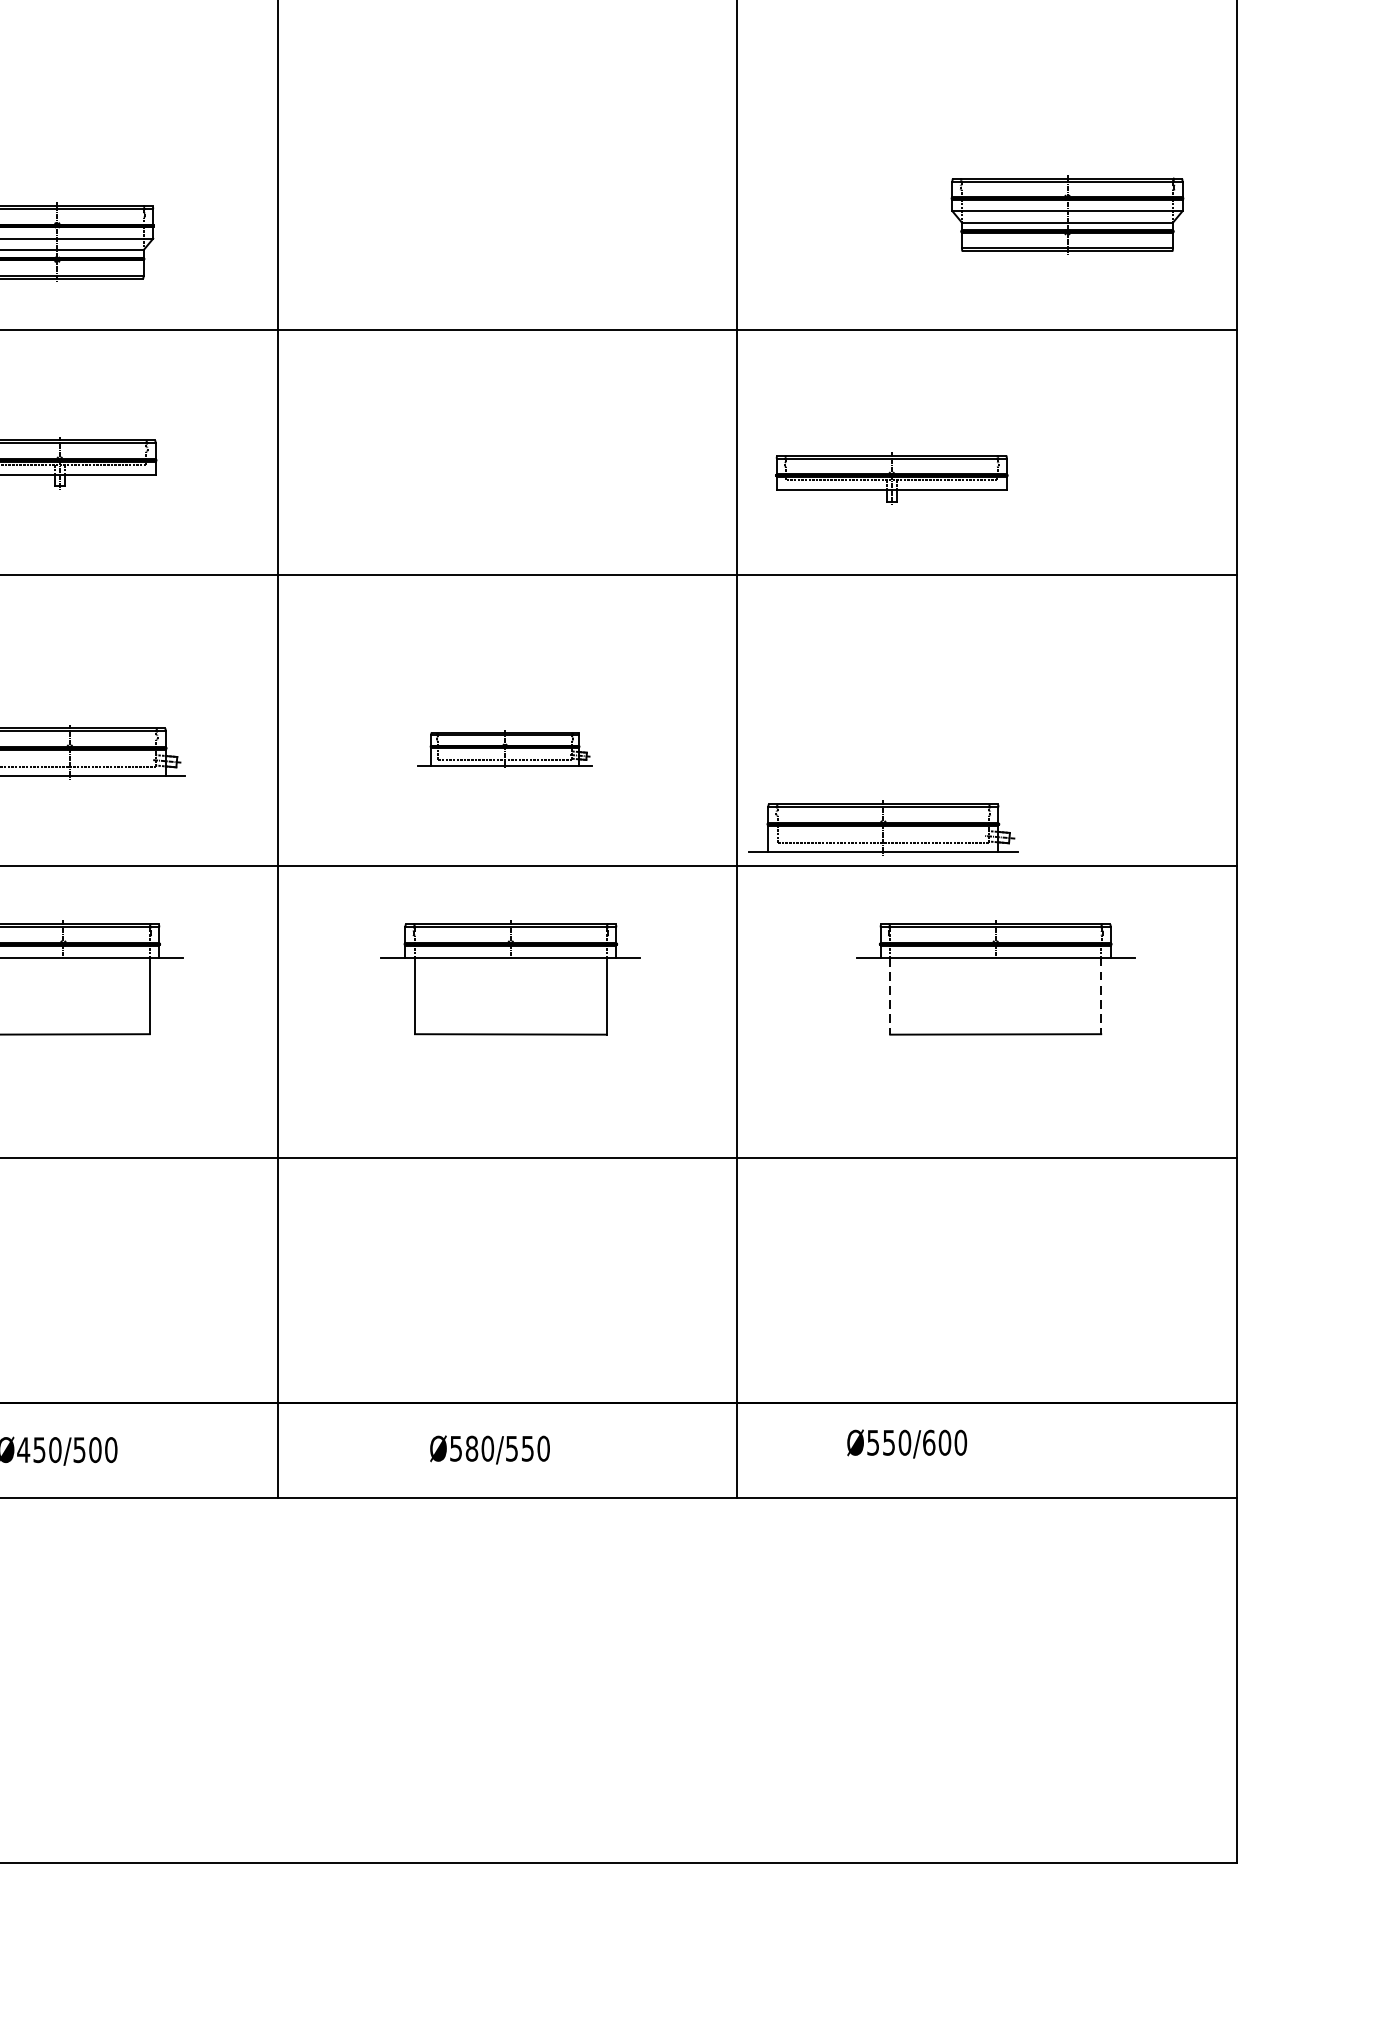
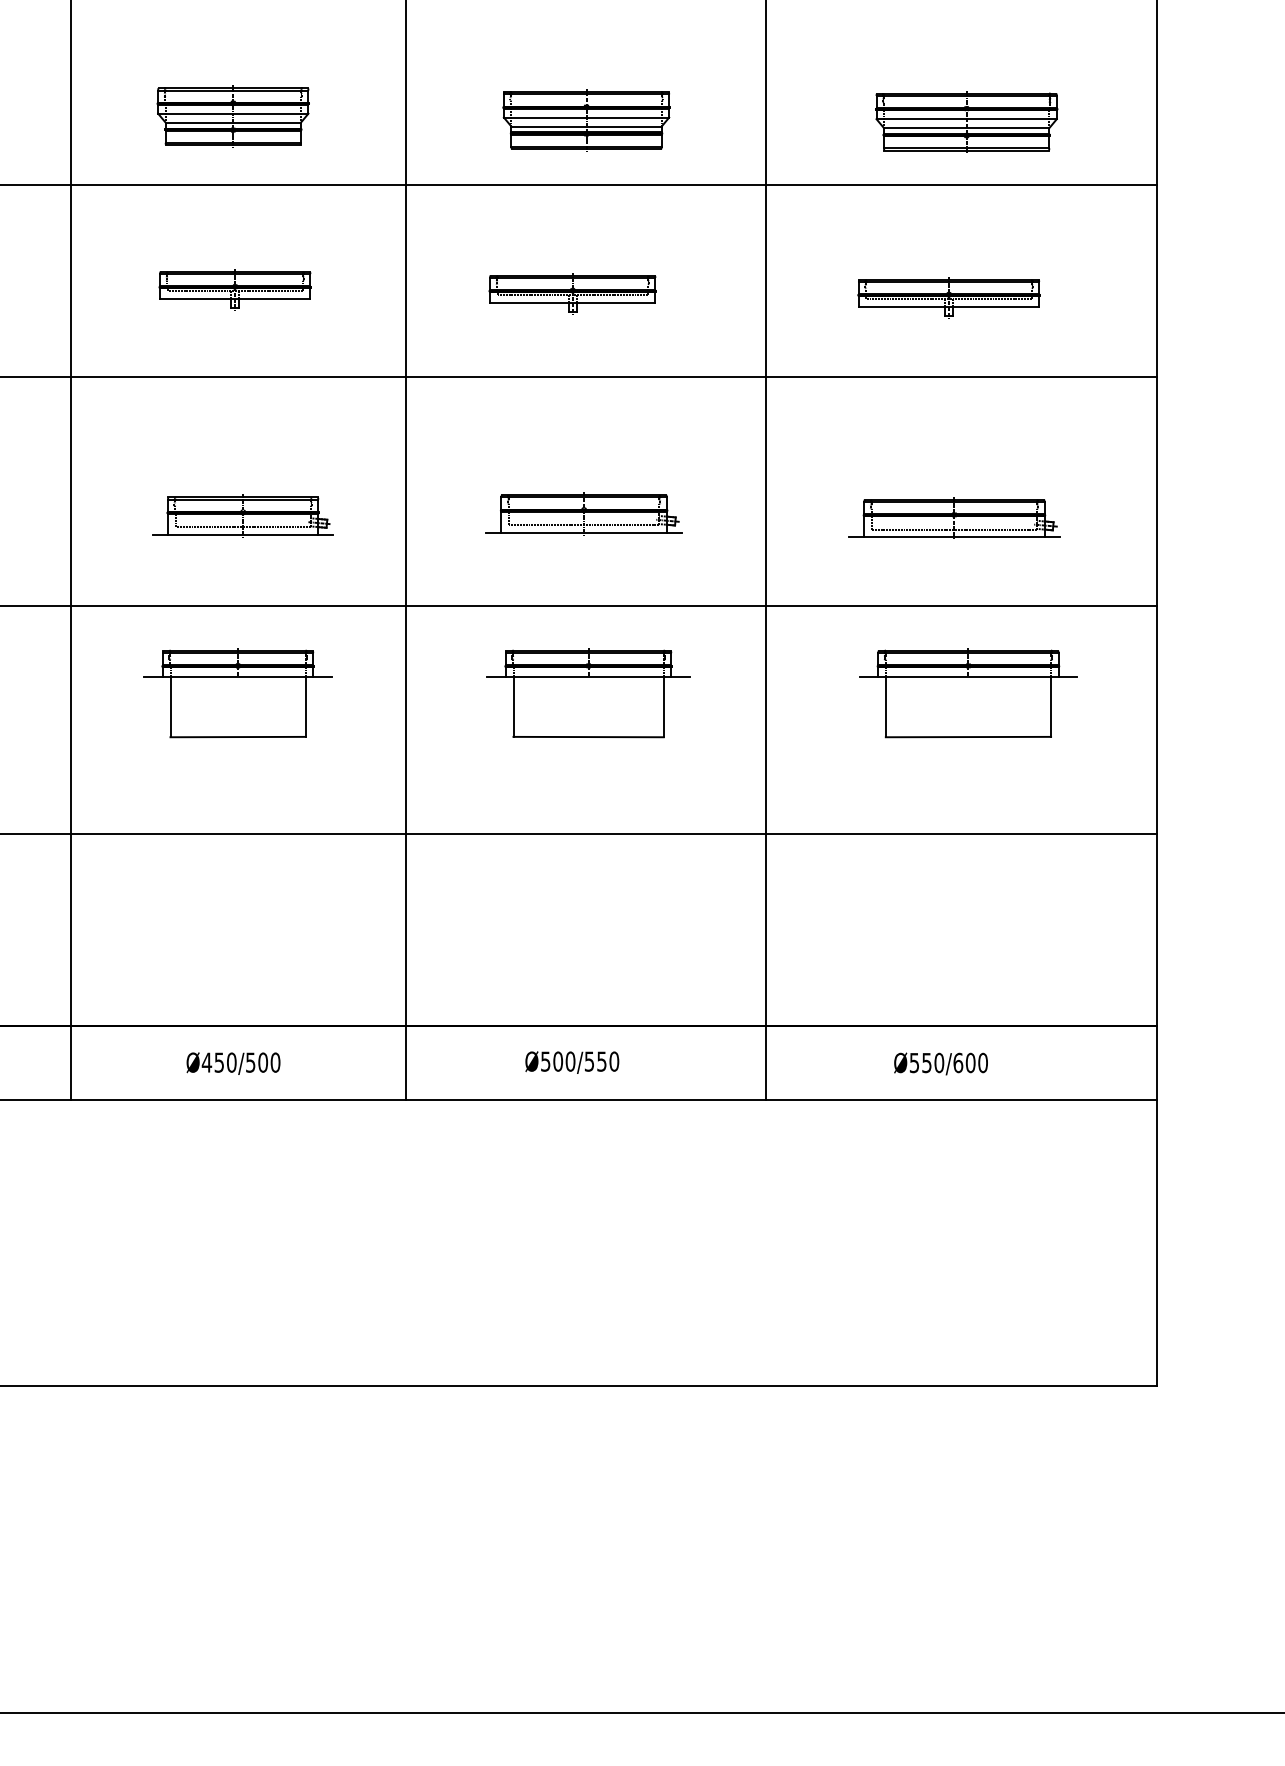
part: (1067, 214) -> (966, 121), moved
part: (508, 247) -> (586, 120), added
part: (490, 468) -> (572, 293), added
part: (891, 478) -> (948, 297), moved
part: (504, 749) -> (583, 513), size x1.43
part: (883, 826) -> (954, 517), moved
line: (889, 996) -> (885, 707), dashed -> solid
line: (1101, 996) -> (1051, 707), dashed -> solid
text: (906, 1443) -> (940, 1063), moved
text: (472, 1448) -> (558, 1061), Ø580/550 -> Ø500/550

